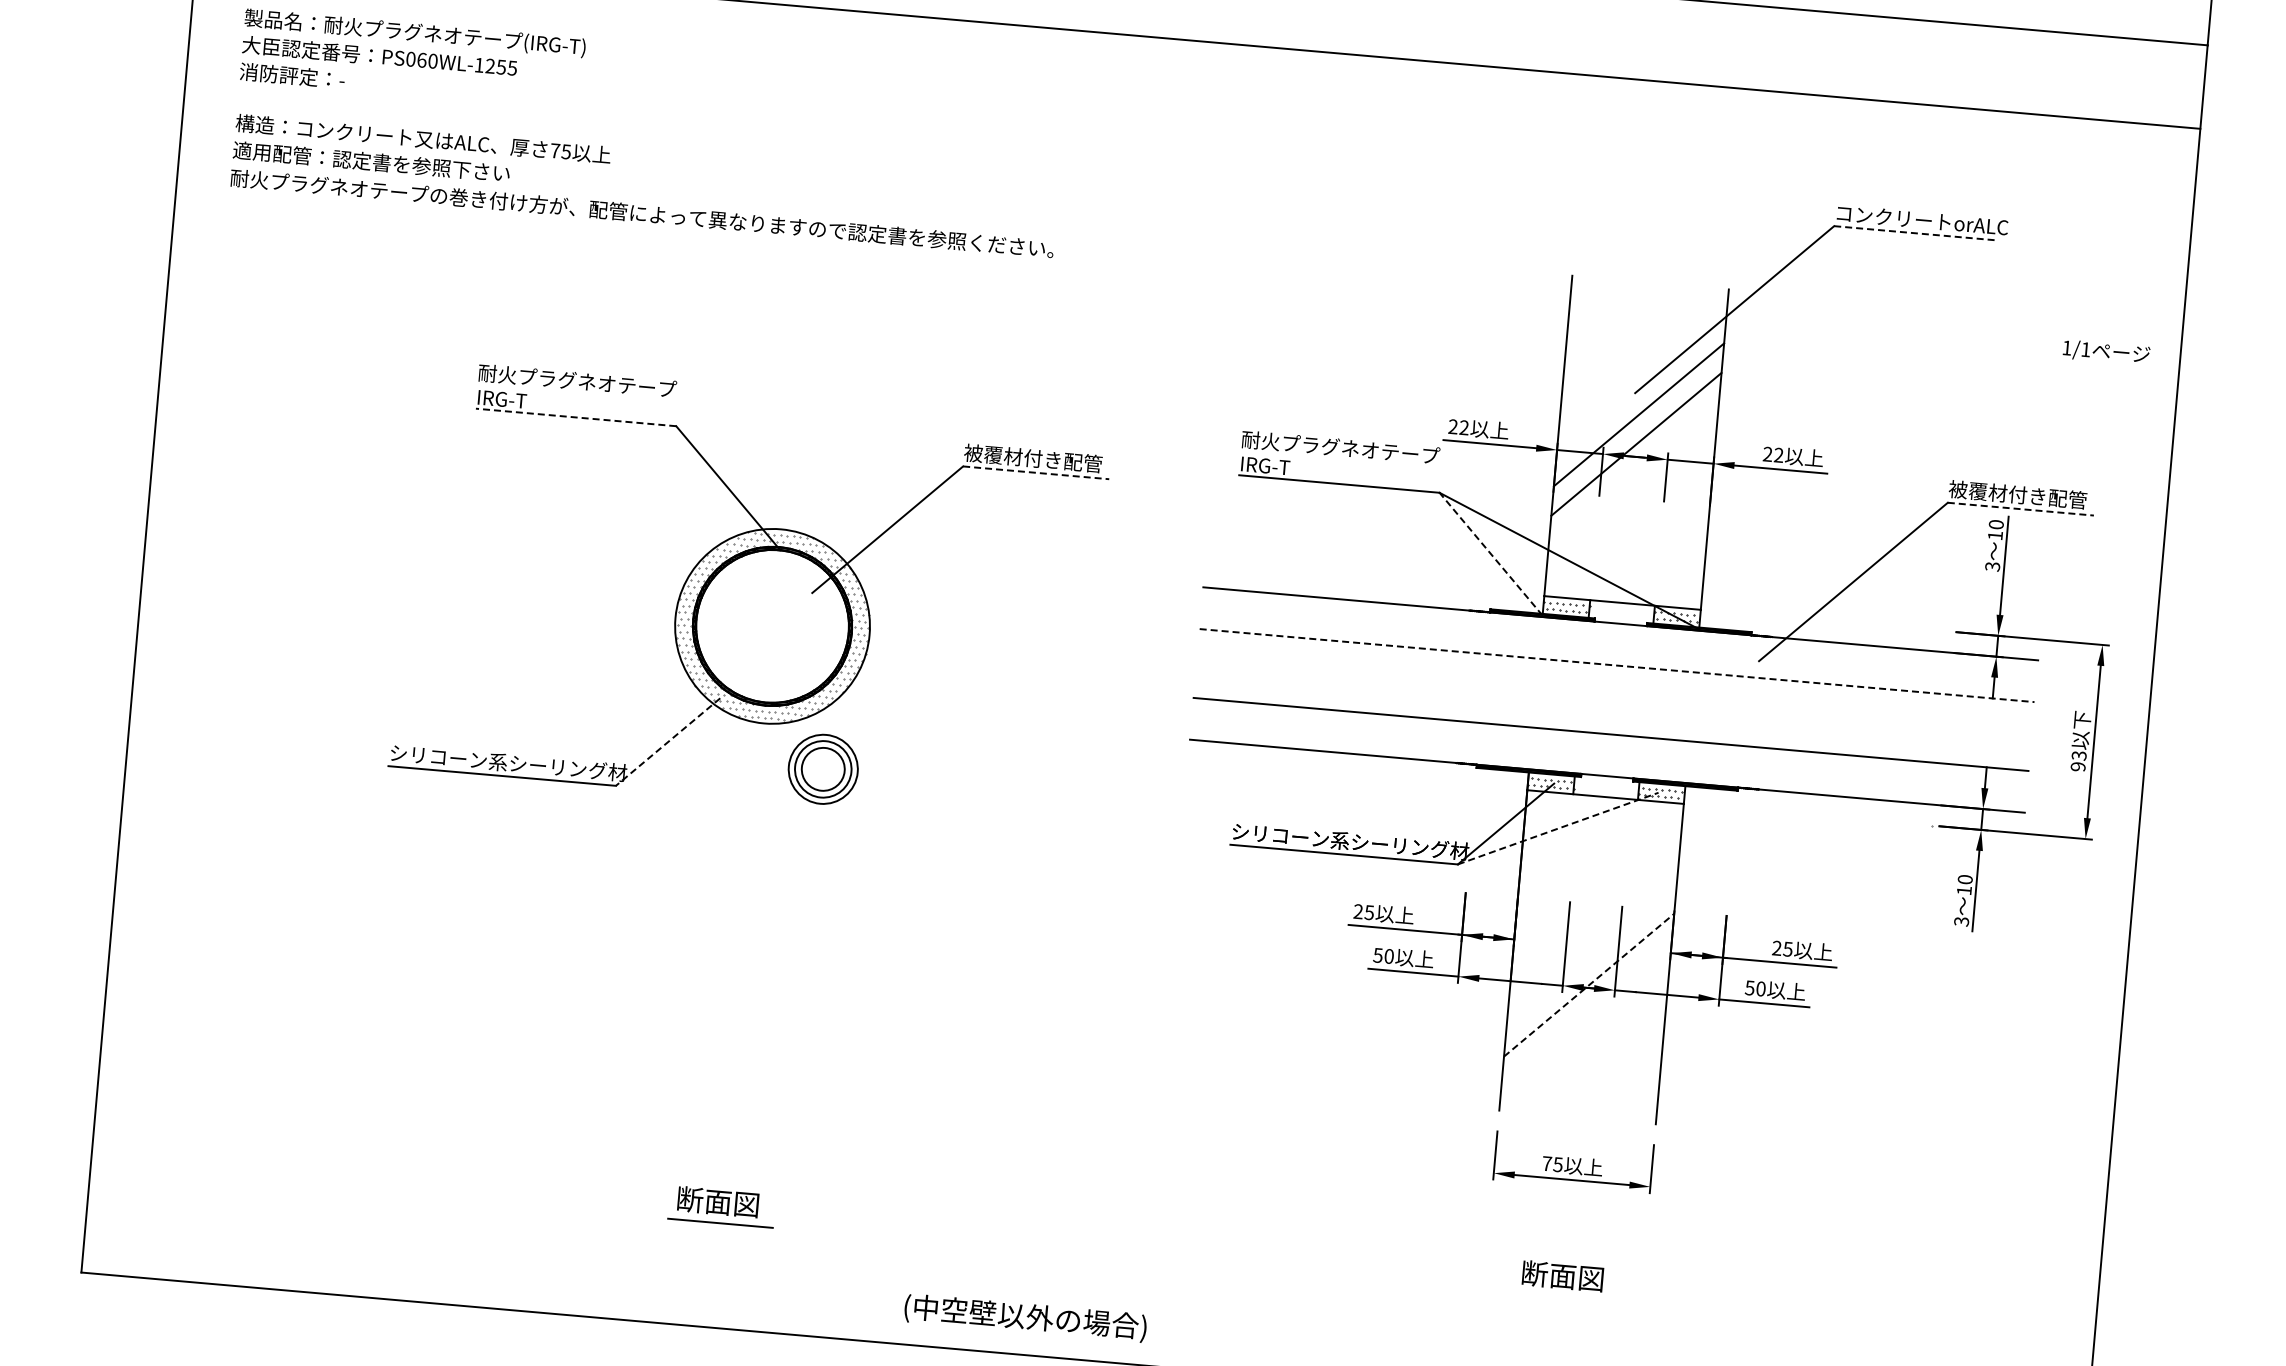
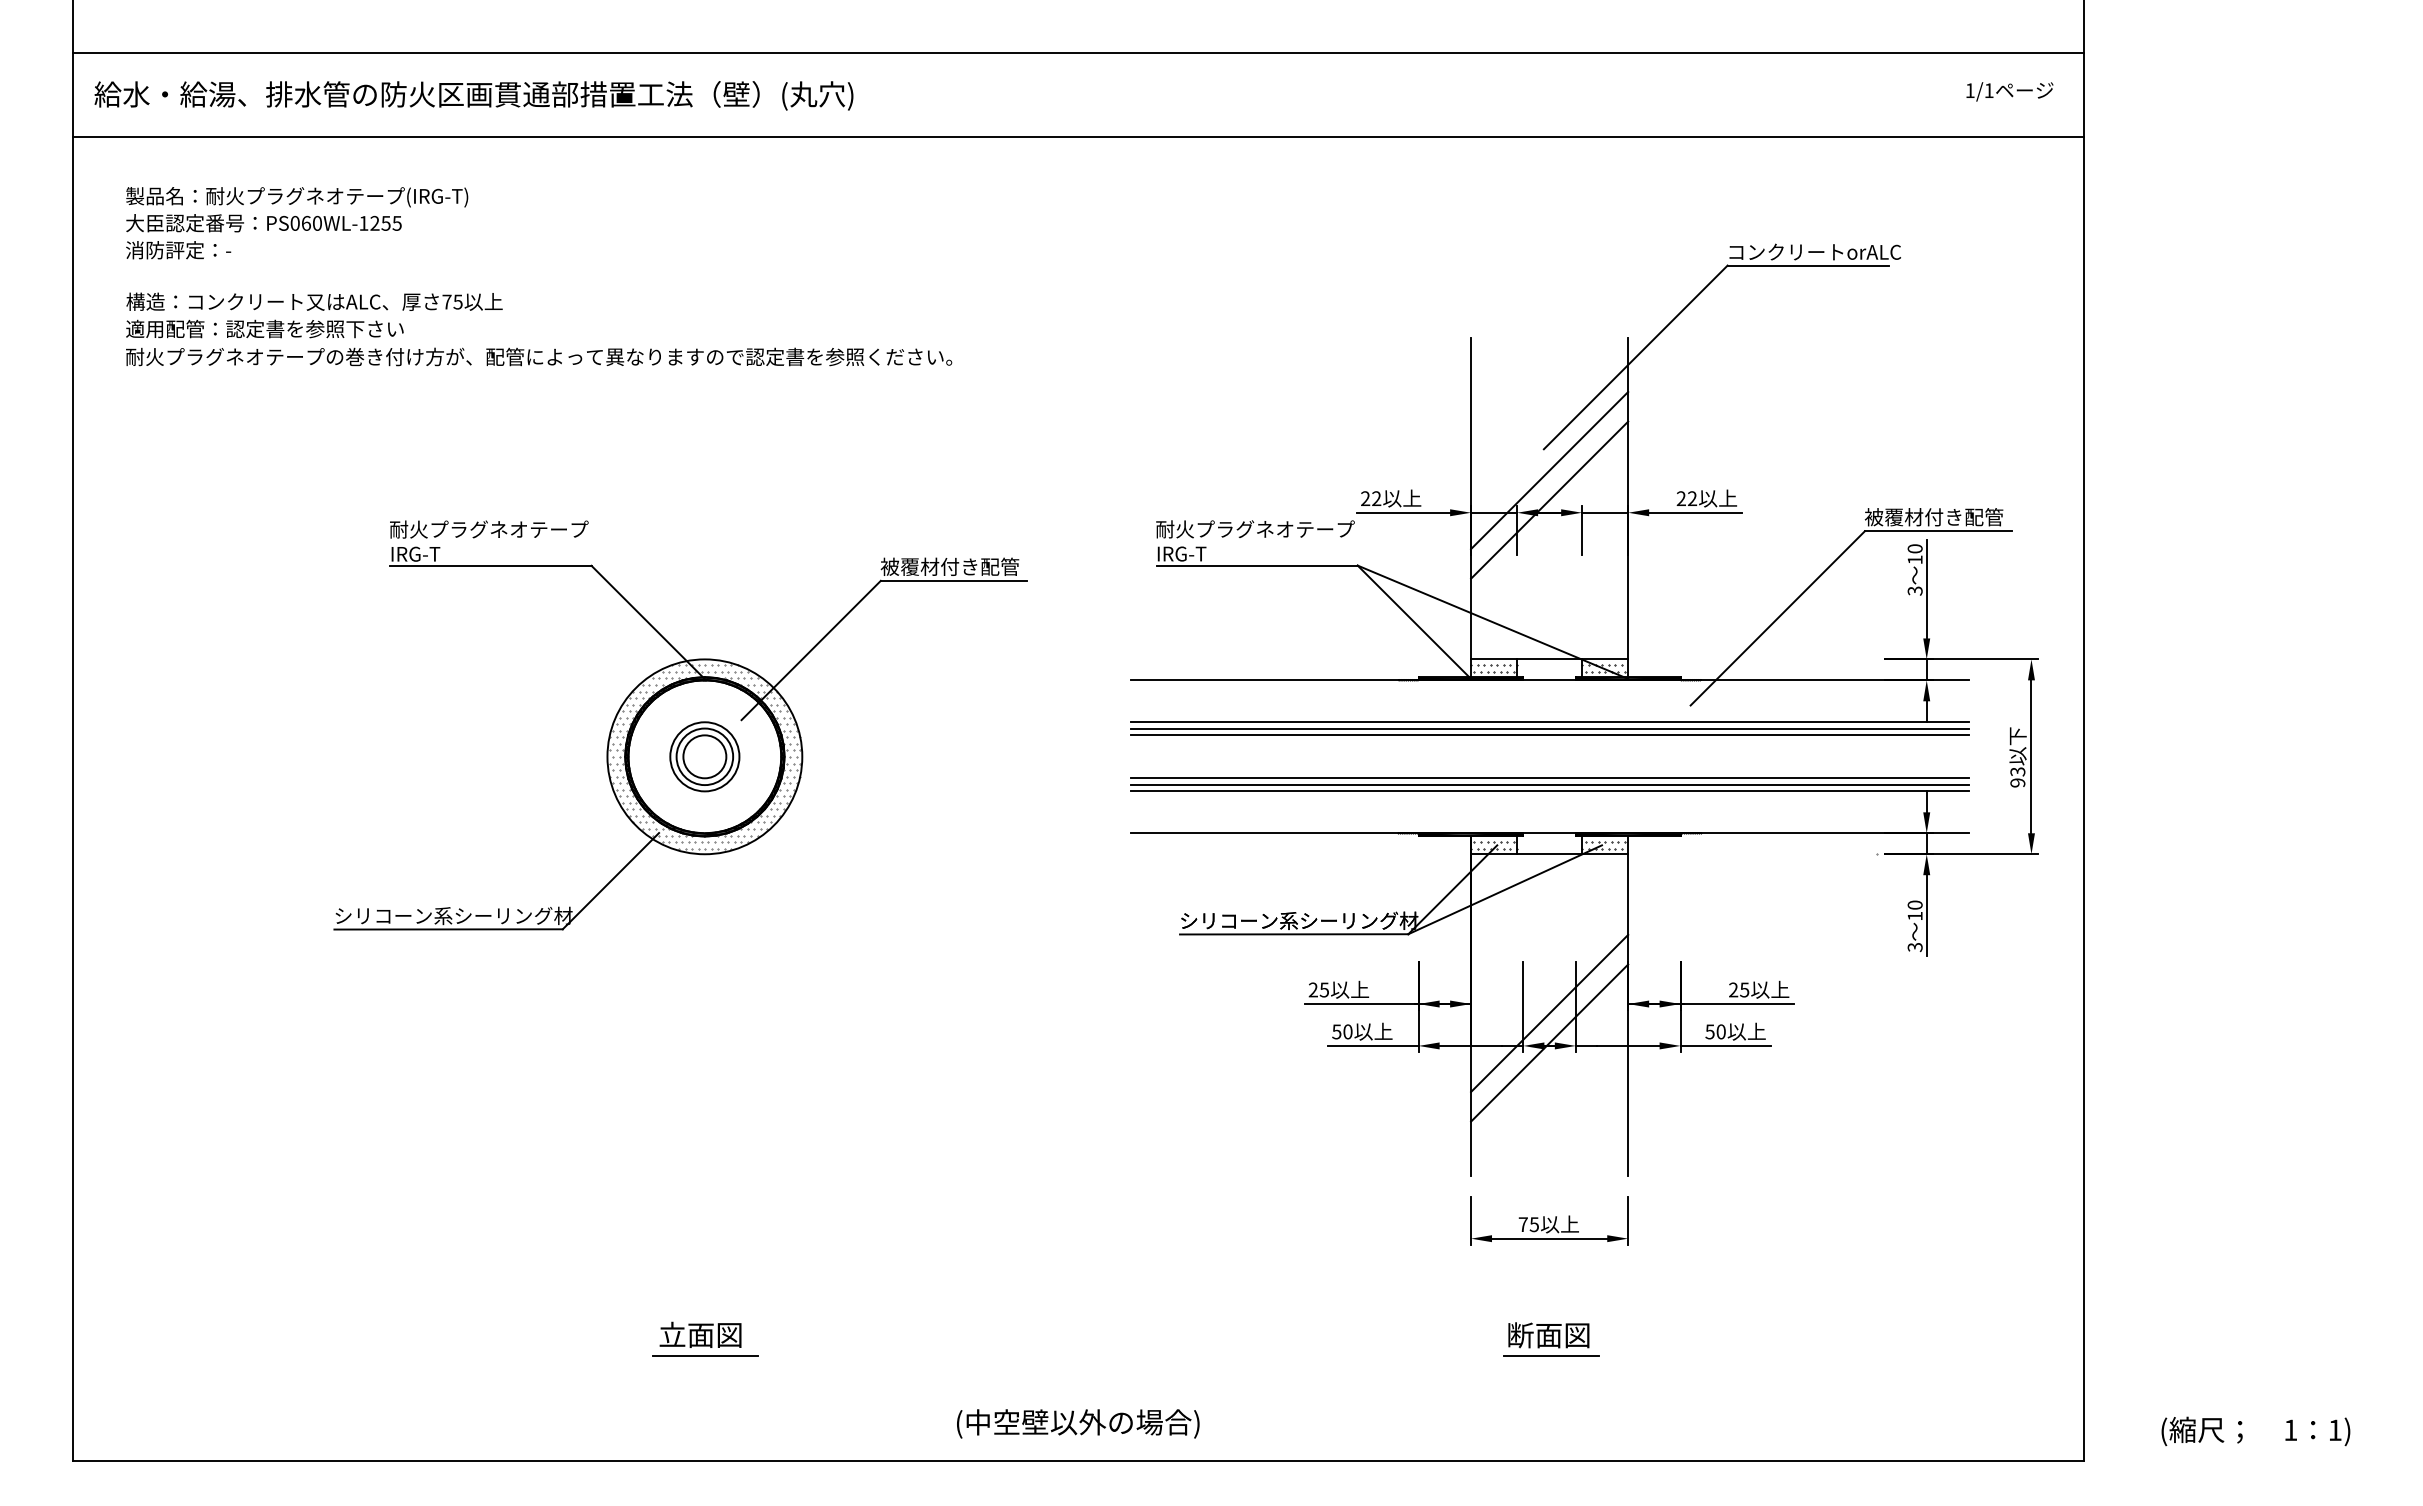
line: (1914, 233) -> (1808, 265), dashed -> solid
text: (2106, 352) -> (2009, 91), moved
line: (575, 417) -> (490, 565), dashed -> solid
line: (1036, 472) -> (954, 580), dashed -> solid
line: (2021, 509) -> (1938, 531), dashed -> solid
line: (1491, 553) -> (1414, 621), dashed -> solid
line: (1617, 665) -> (1550, 722), dashed -> solid
line: (1616, 671) -> (1549, 728), added
line: (1615, 678) -> (1549, 735), added
line: (1612, 721) -> (1549, 778), added
line: (1611, 728) -> (1549, 785), added
line: (667, 742) -> (610, 881), dashed -> solid
part: (822, 769) -> (704, 756), moved
line: (1558, 828) -> (1505, 889), dashed -> solid
line: (1591, 955) -> (1549, 1013), added
line: (1589, 984) -> (1549, 1042), dashed -> solid
text: (689, 1199) -> (672, 1334), 断面図 -> 立面図
line: (1563, 1297) -> (1551, 1356), added
text: (1025, 1317) -> (1078, 1423), moved

